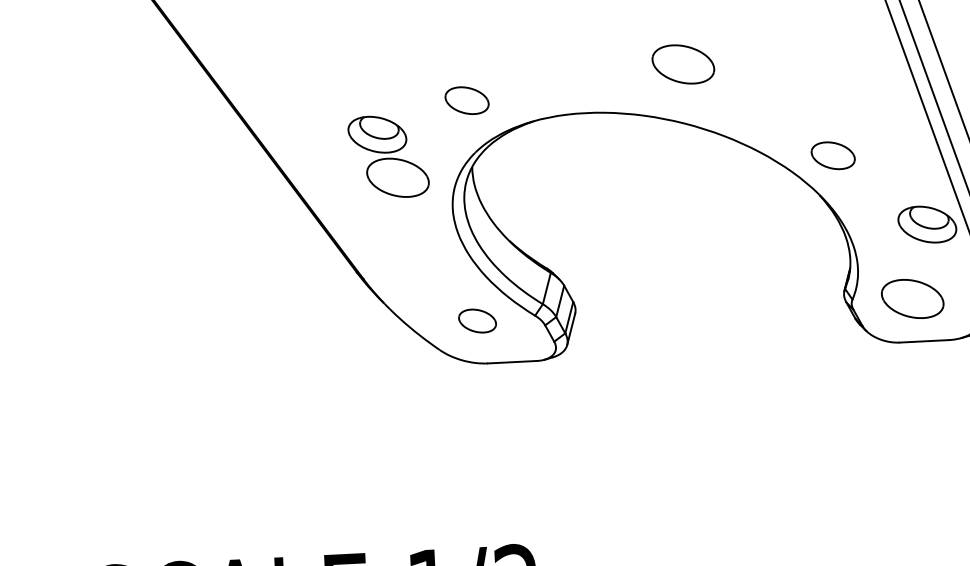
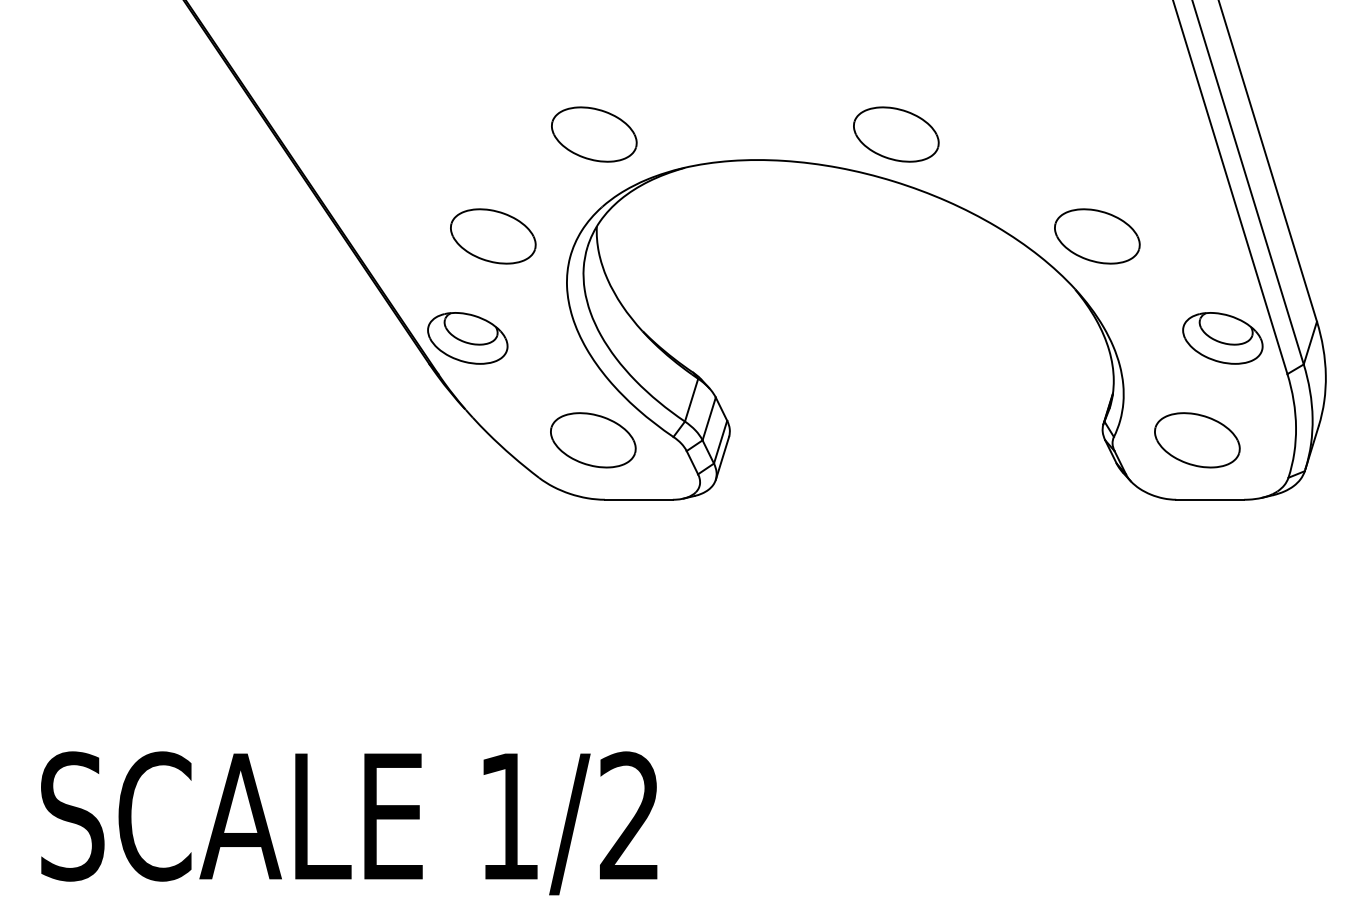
part: (683, 64) -> (896, 134), moved
part: (467, 100) -> (594, 134), size x1.43
part: (377, 134) -> (467, 338), moved
part: (833, 155) -> (1097, 236), size x1.43
part: (477, 321) -> (593, 440), size x1.67

